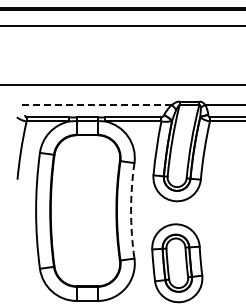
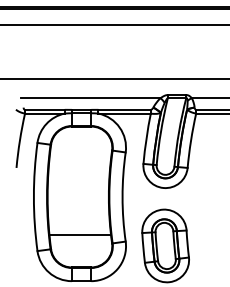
line: (96, 104) -> (90, 97), dashed -> solid
arc: (131, 210) -> (122, 196), dashed -> solid
line: (85, 251) -> (79, 234), added

